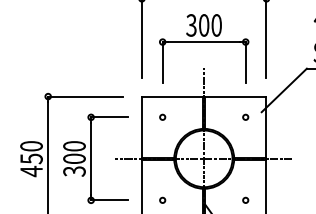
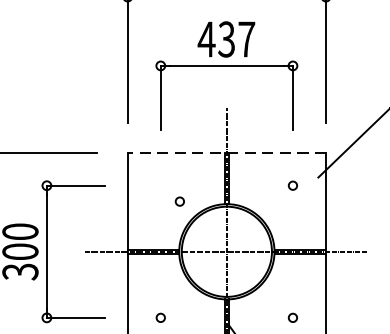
text: (203, 25) -> (225, 39), 300 -> 437
line: (203, 96) -> (225, 152), solid -> dashed
circle: (162, 116) -> (179, 200), moved

